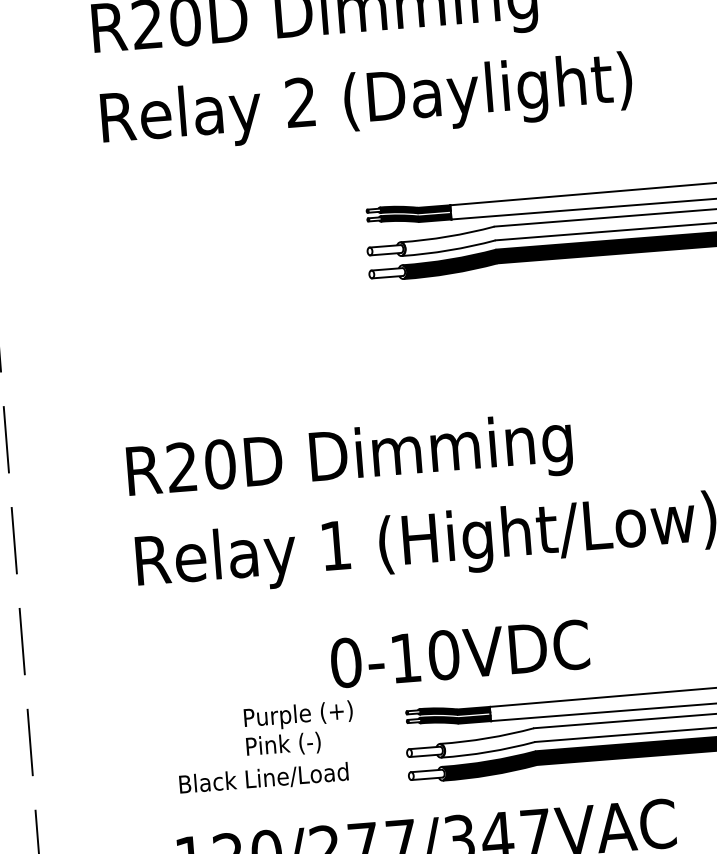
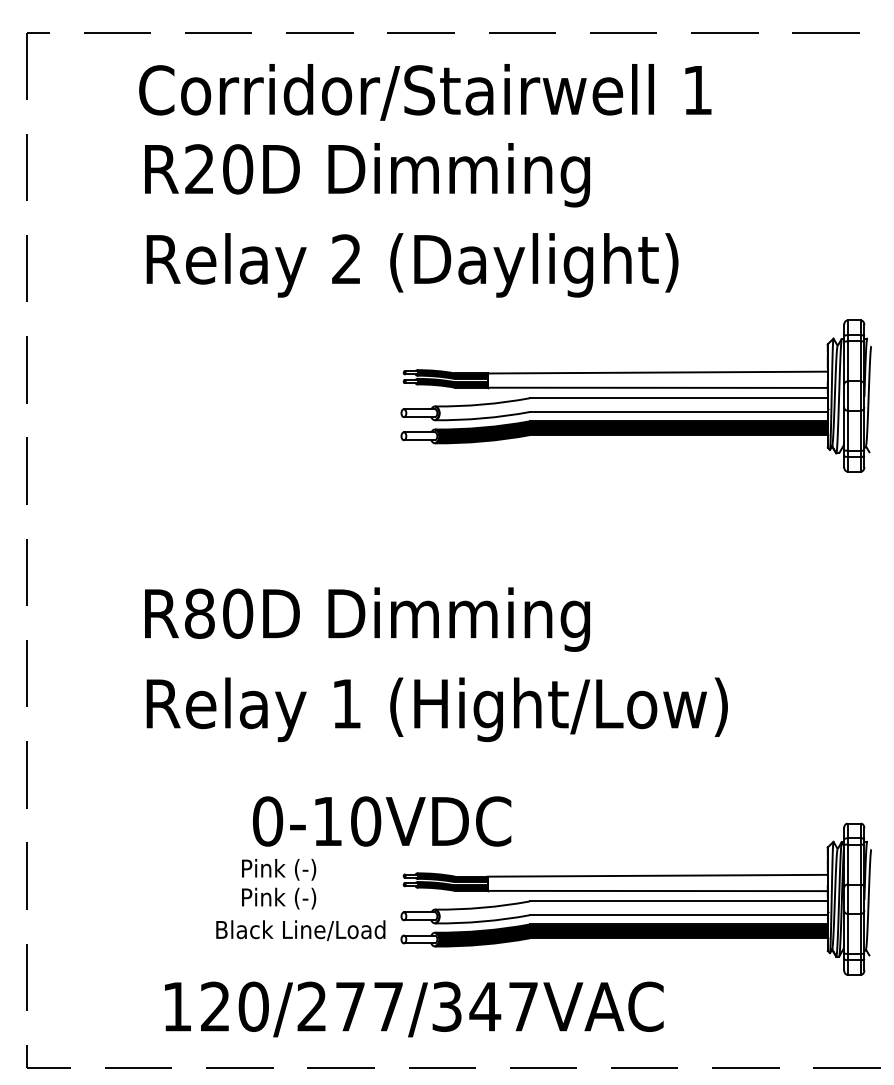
text: (181, 467) -> (199, 613), R20D -> R80D
text: (460, 653) -> (382, 821), moved
text: (304, 715) -> (302, 870), Purple (+) -> Pink (-)
text: (263, 778) -> (300, 930), moved

